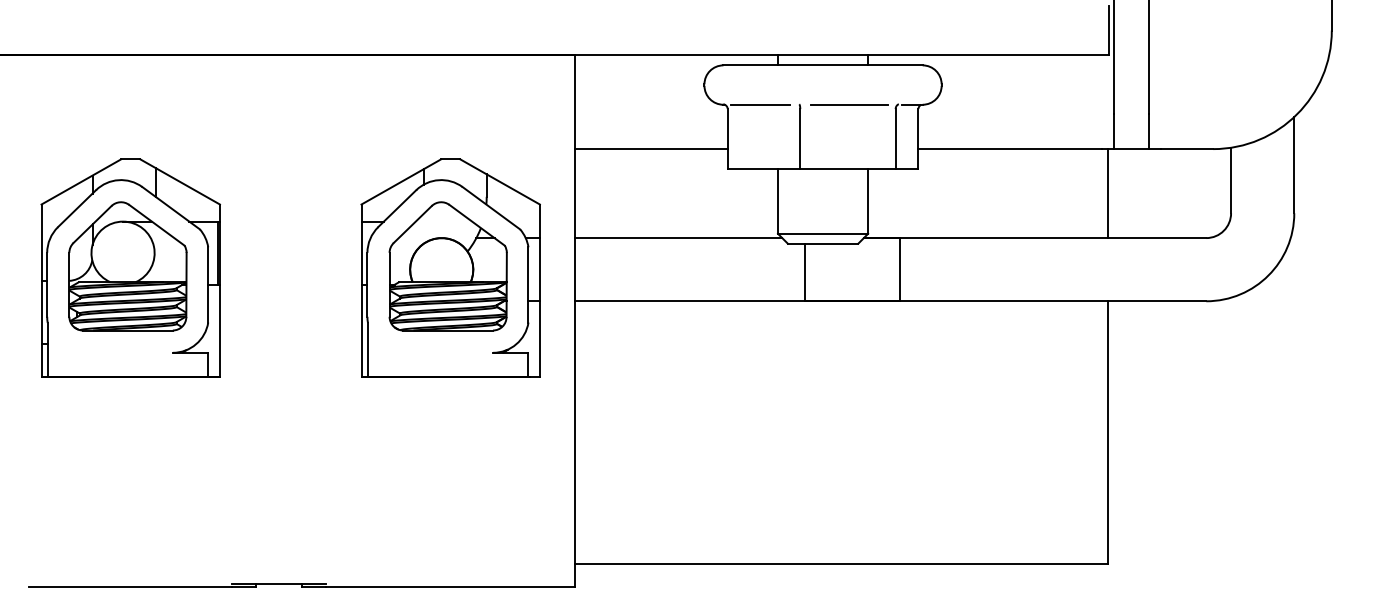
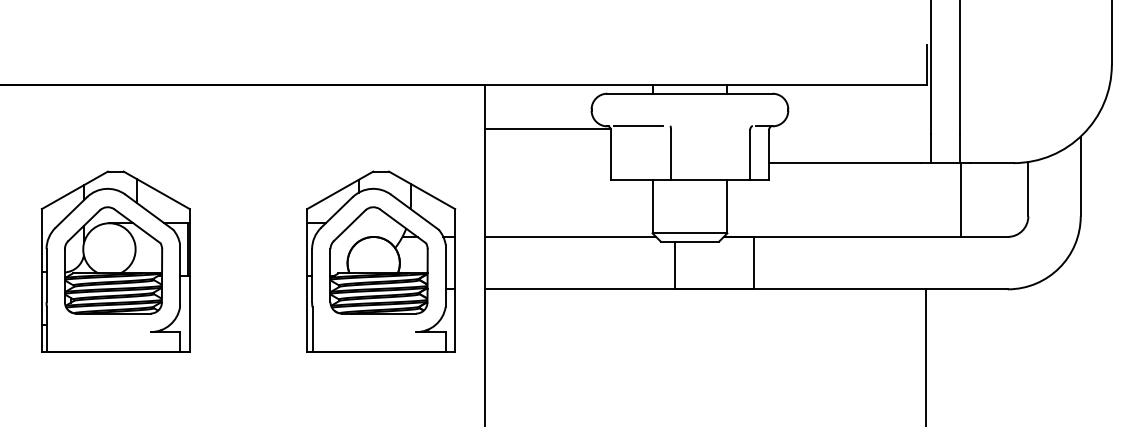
line: (849, 104) -> (711, 126), removed
line: (651, 149) -> (547, 129), moved
line: (1107, 193) -> (960, 199), moved

